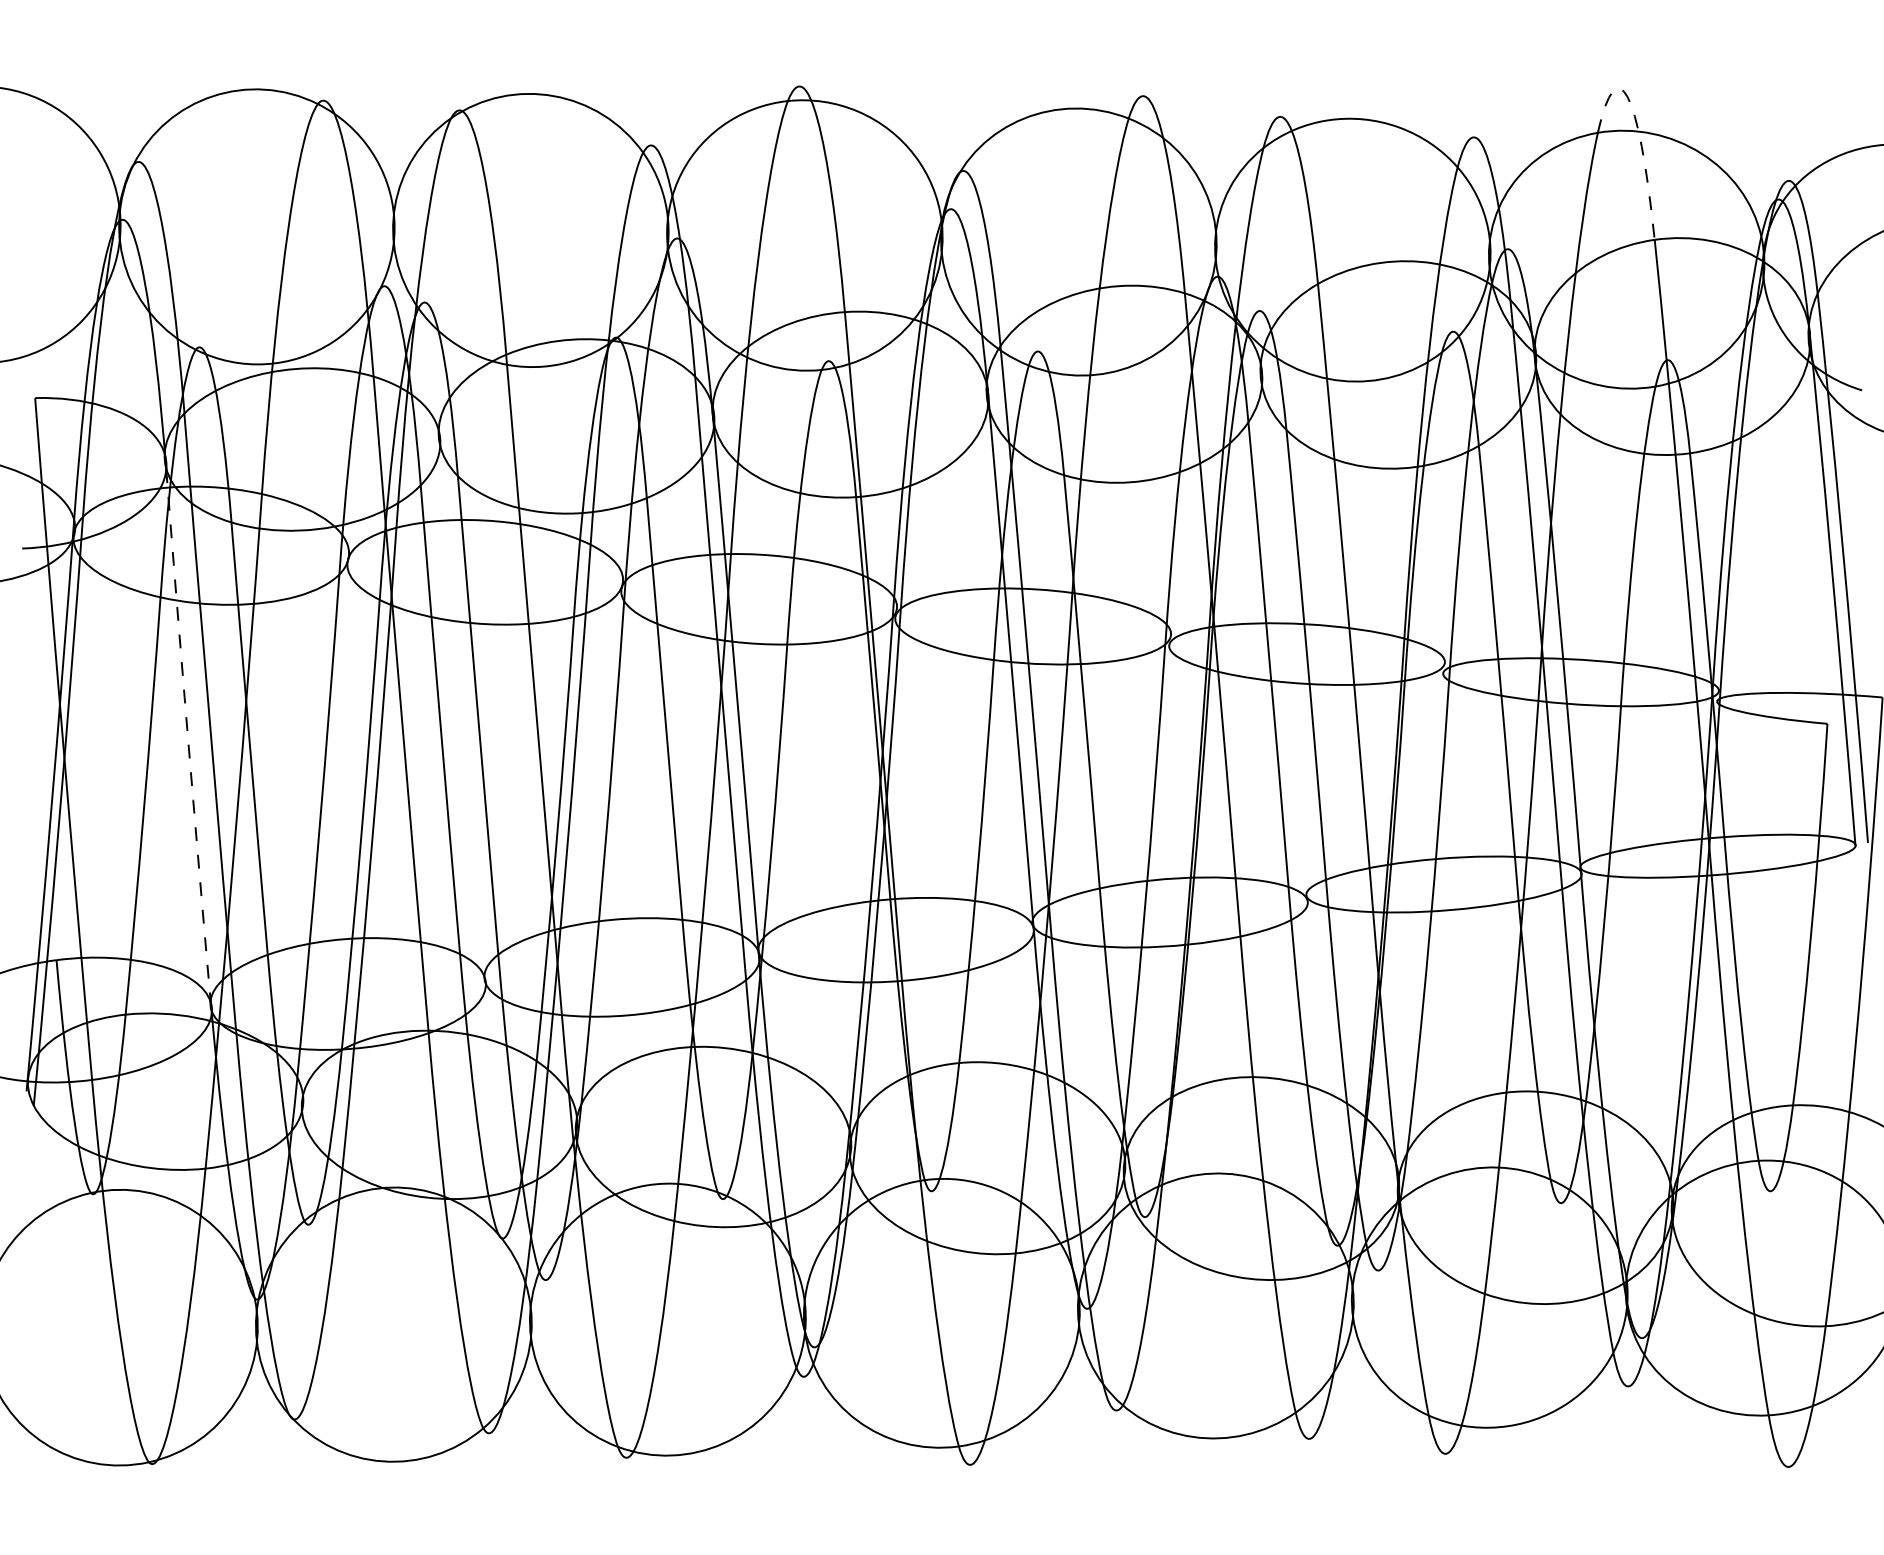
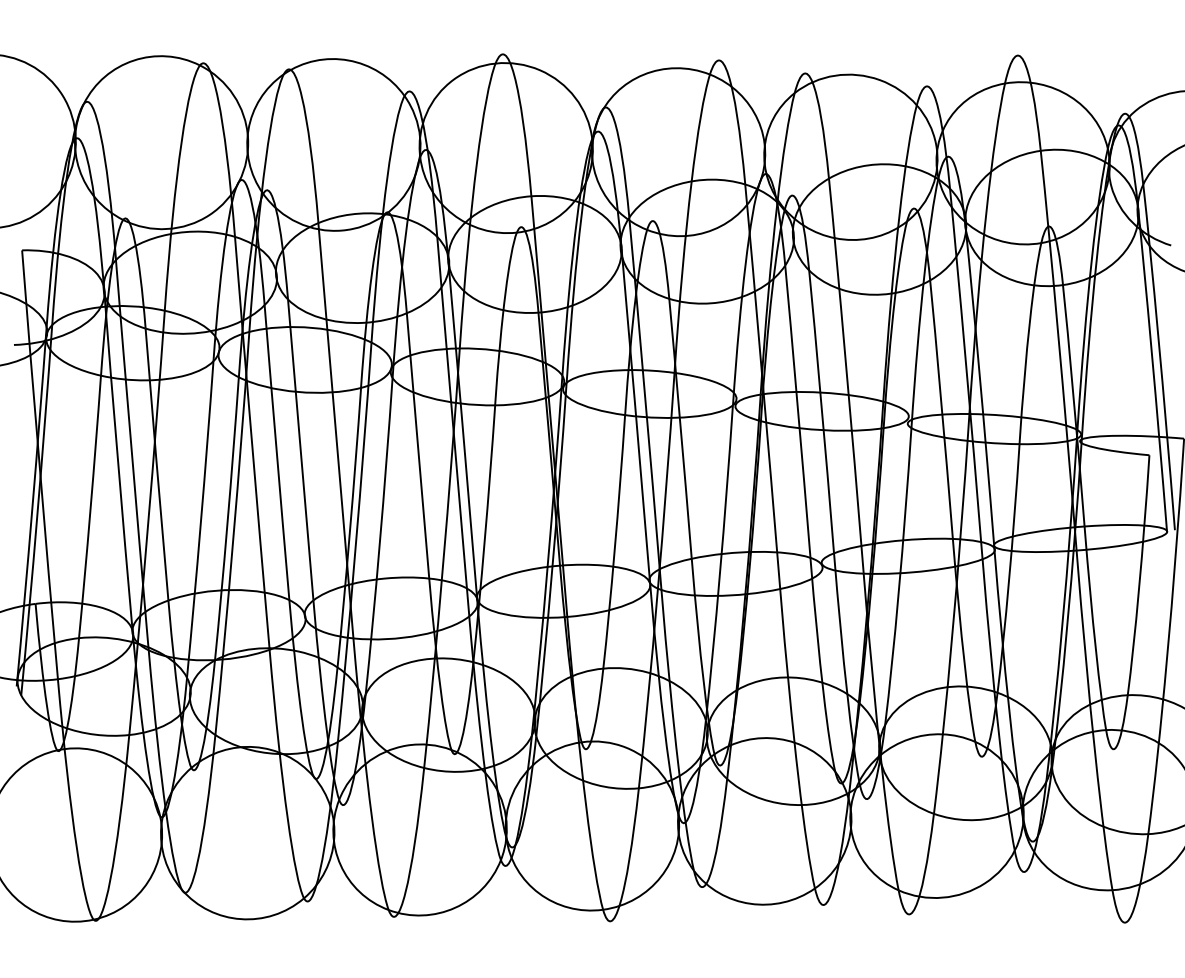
arc: (1636, 123) -> (1029, 77), dashed -> solid
arc: (186, 732) -> (117, 460), dashed -> solid

